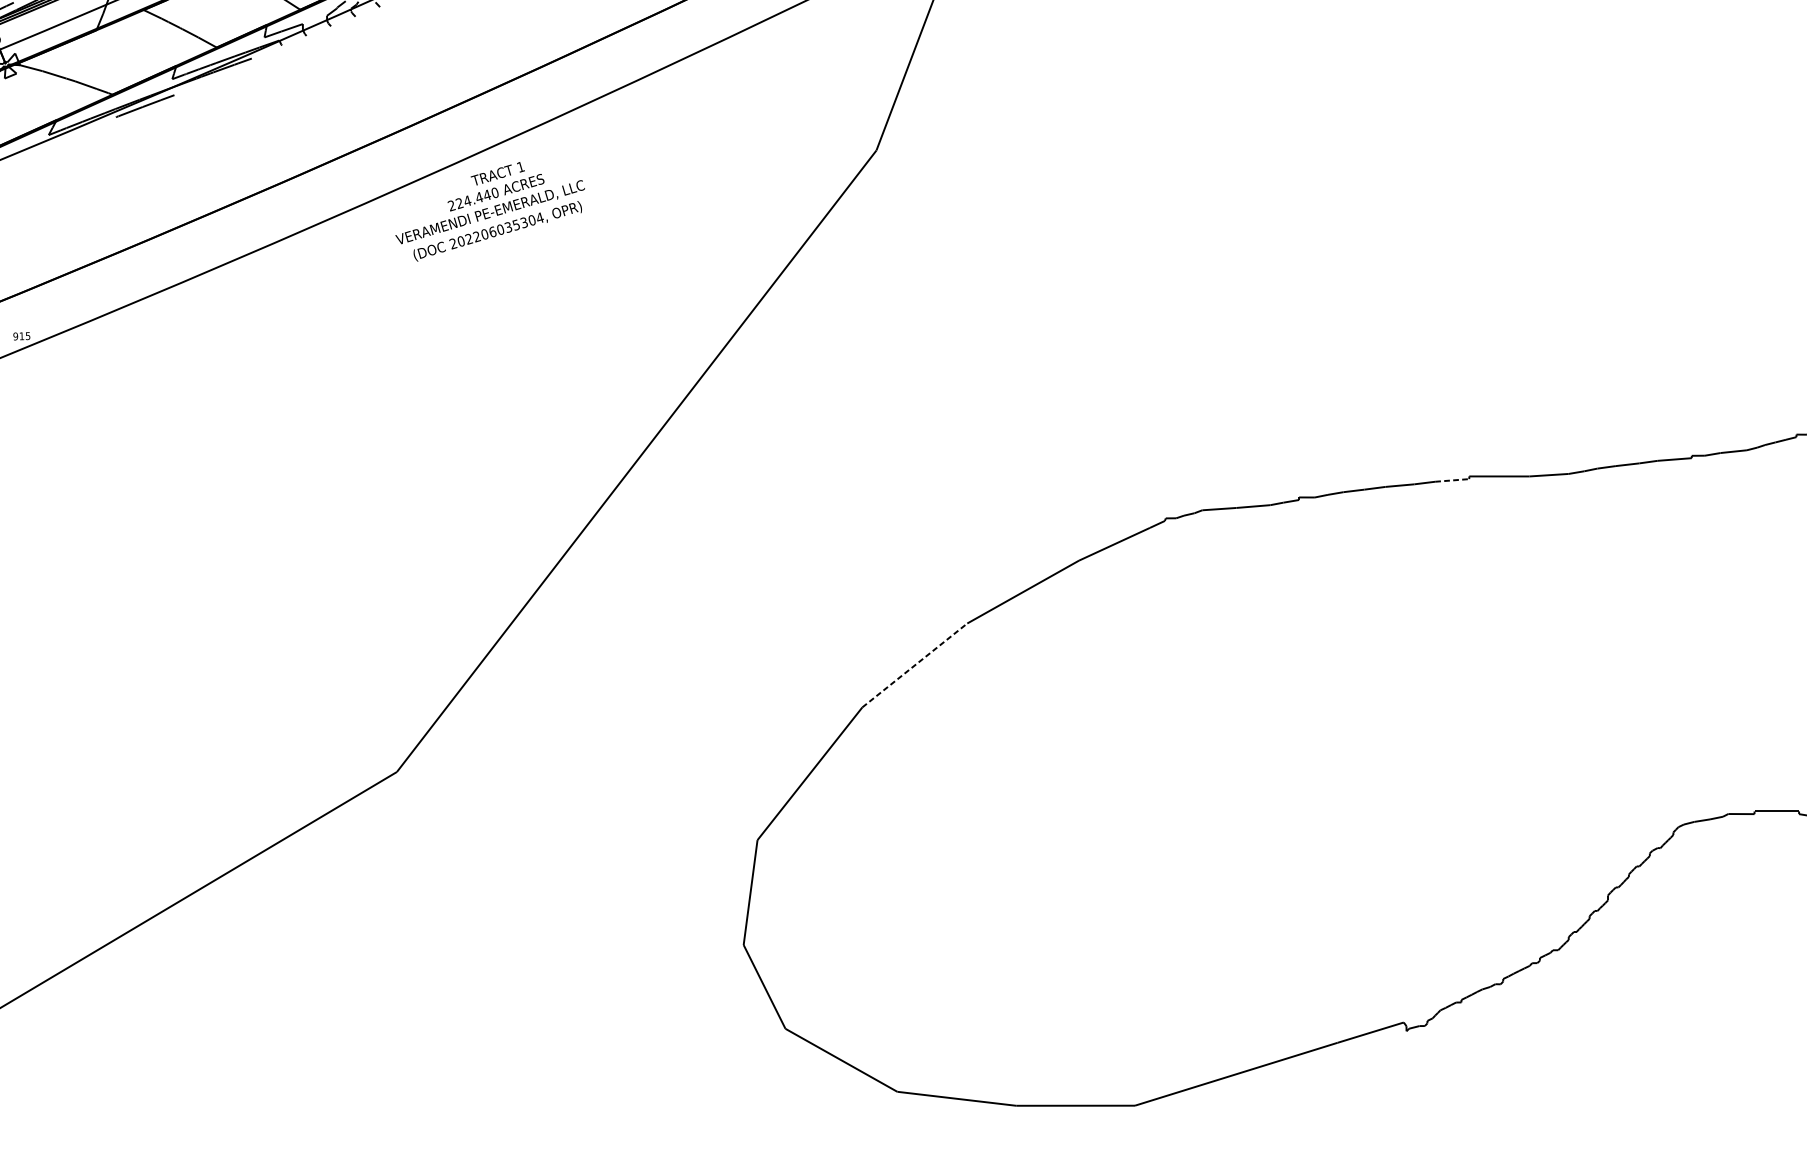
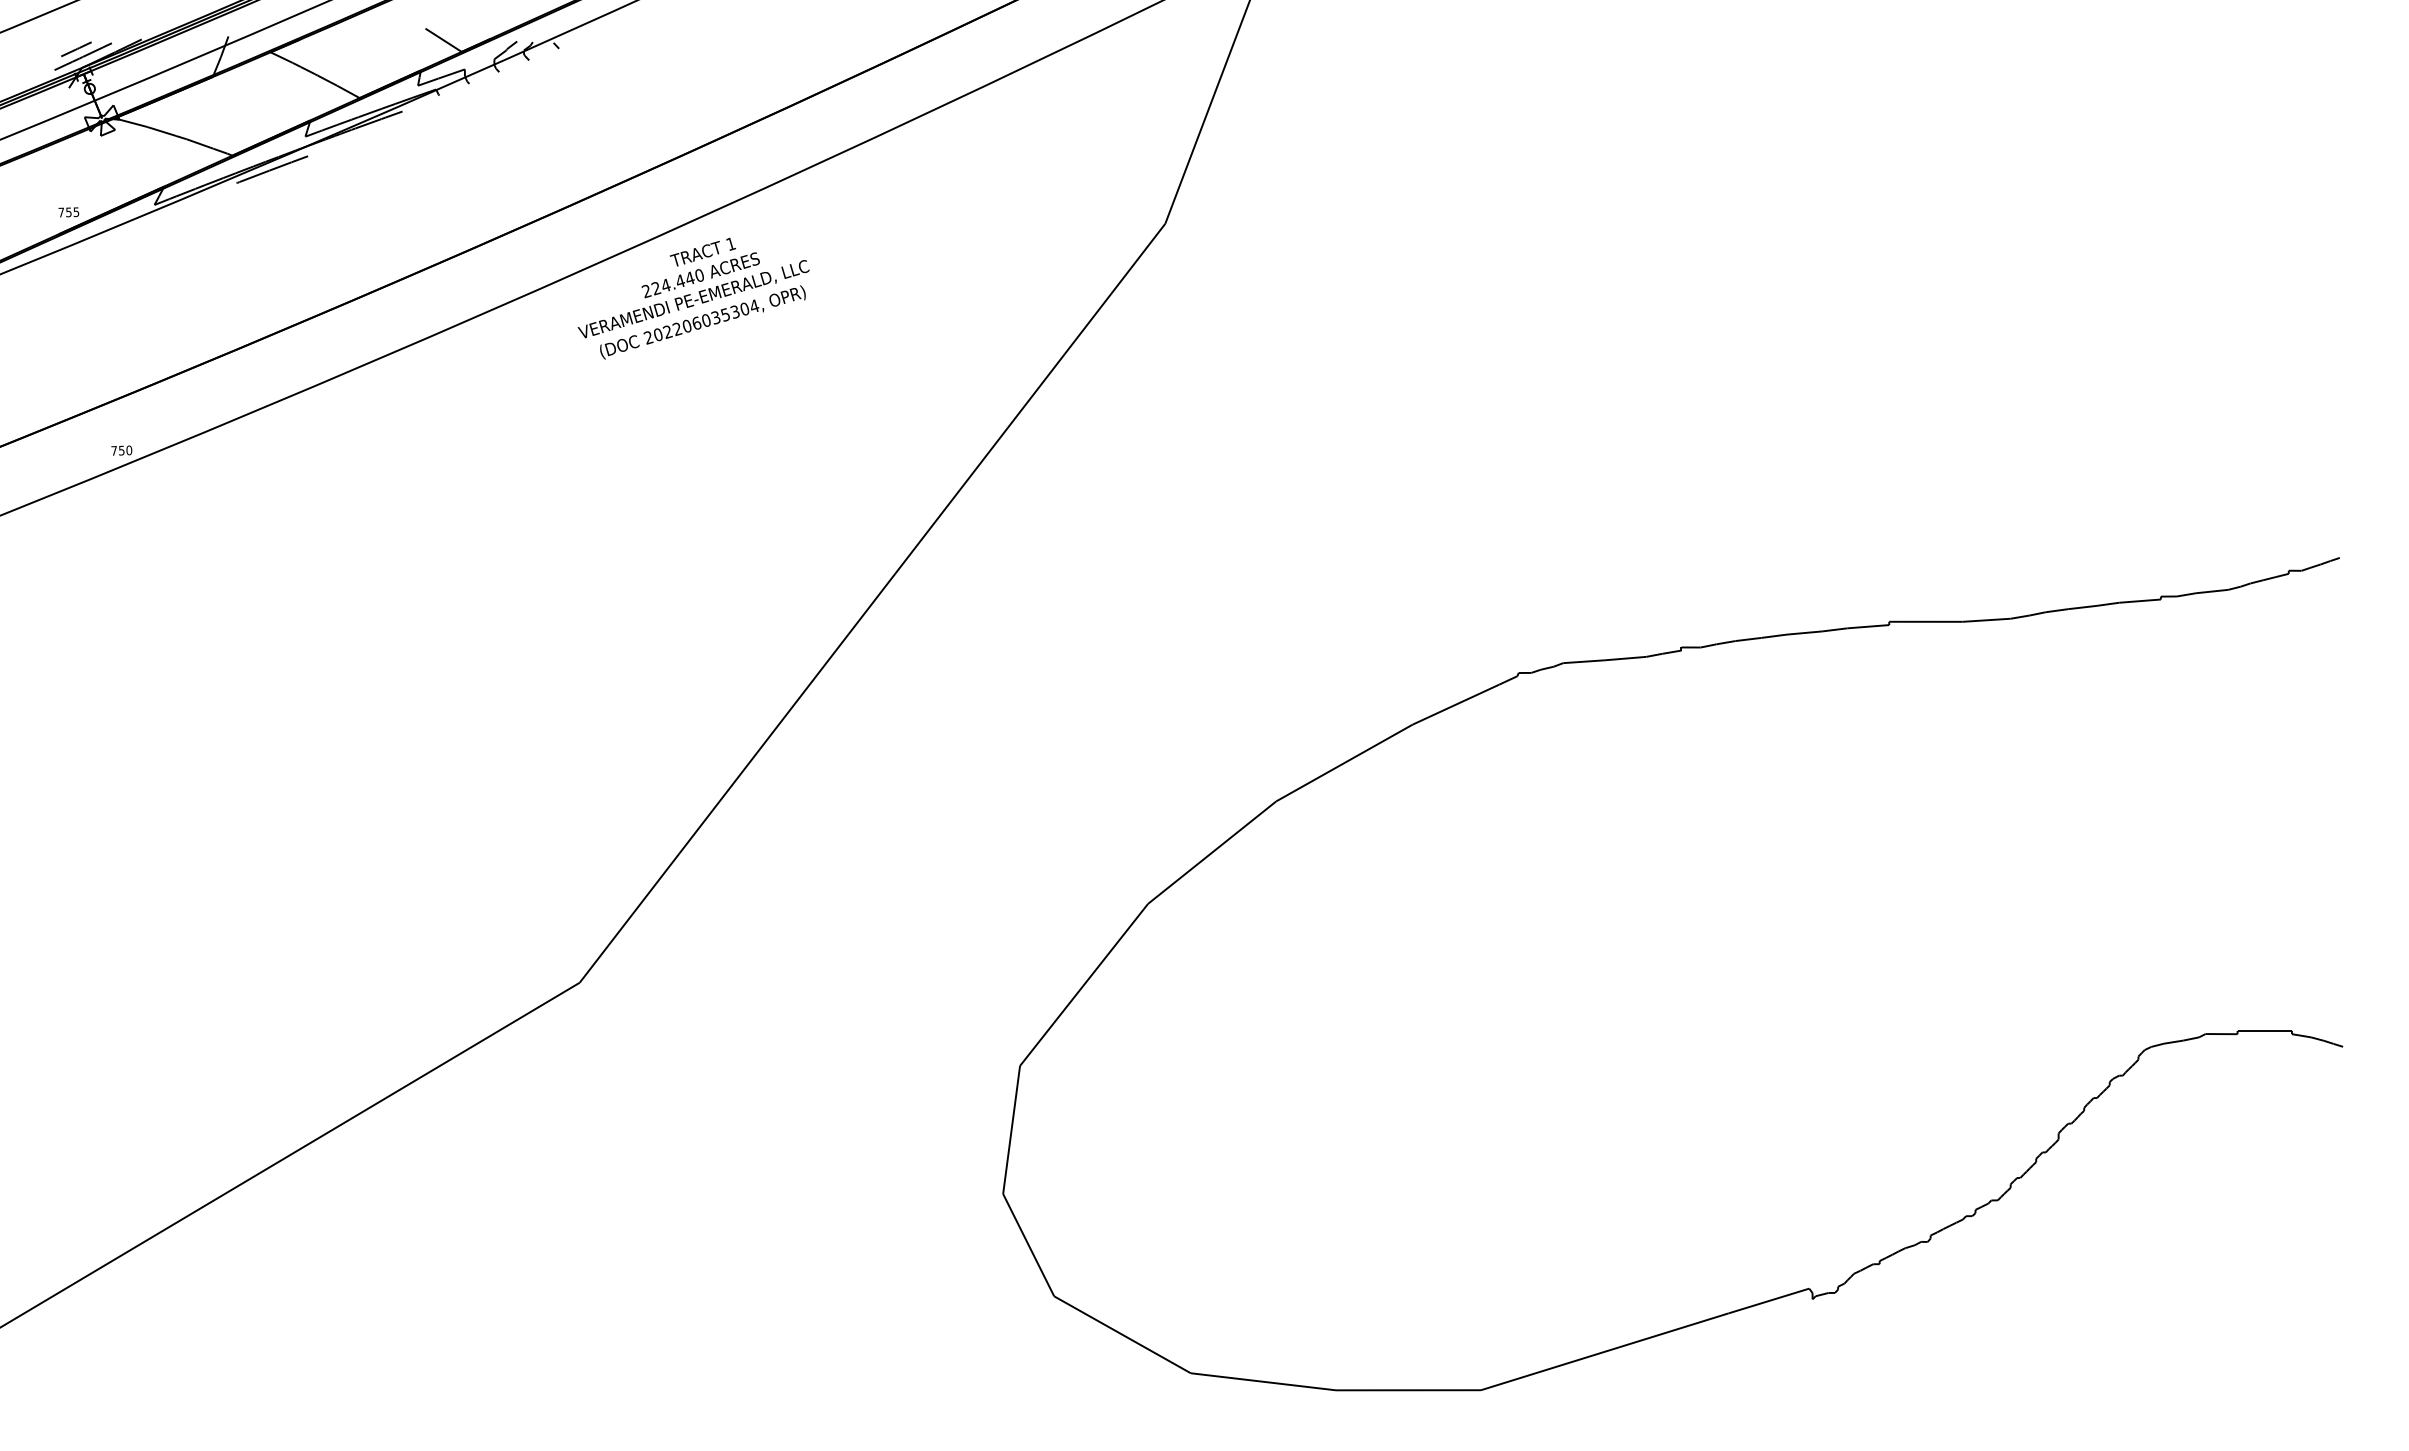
text: (21, 336) -> (121, 450), 915 -> 750
line: (1452, 480) -> (1868, 626), dashed -> solid
line: (915, 665) -> (1212, 852), dashed -> solid

